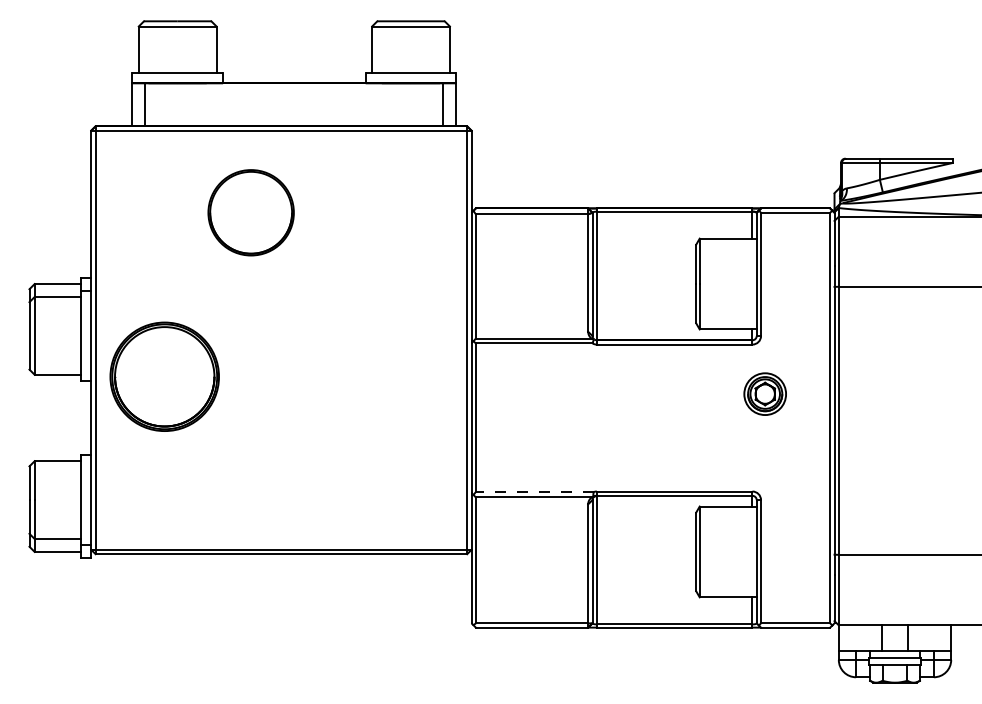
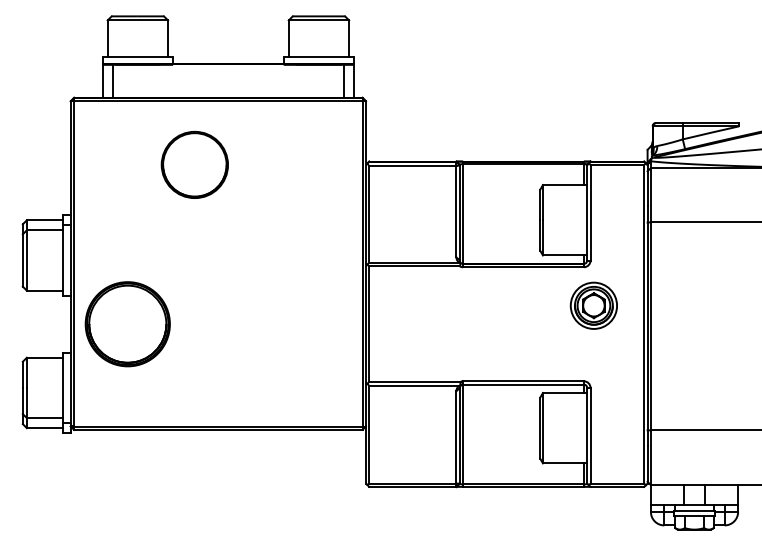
part: (164, 377) -> (127, 324), moved
part: (764, 393) -> (593, 305), size x1.43
line: (535, 491) -> (415, 381), dashed -> solid

